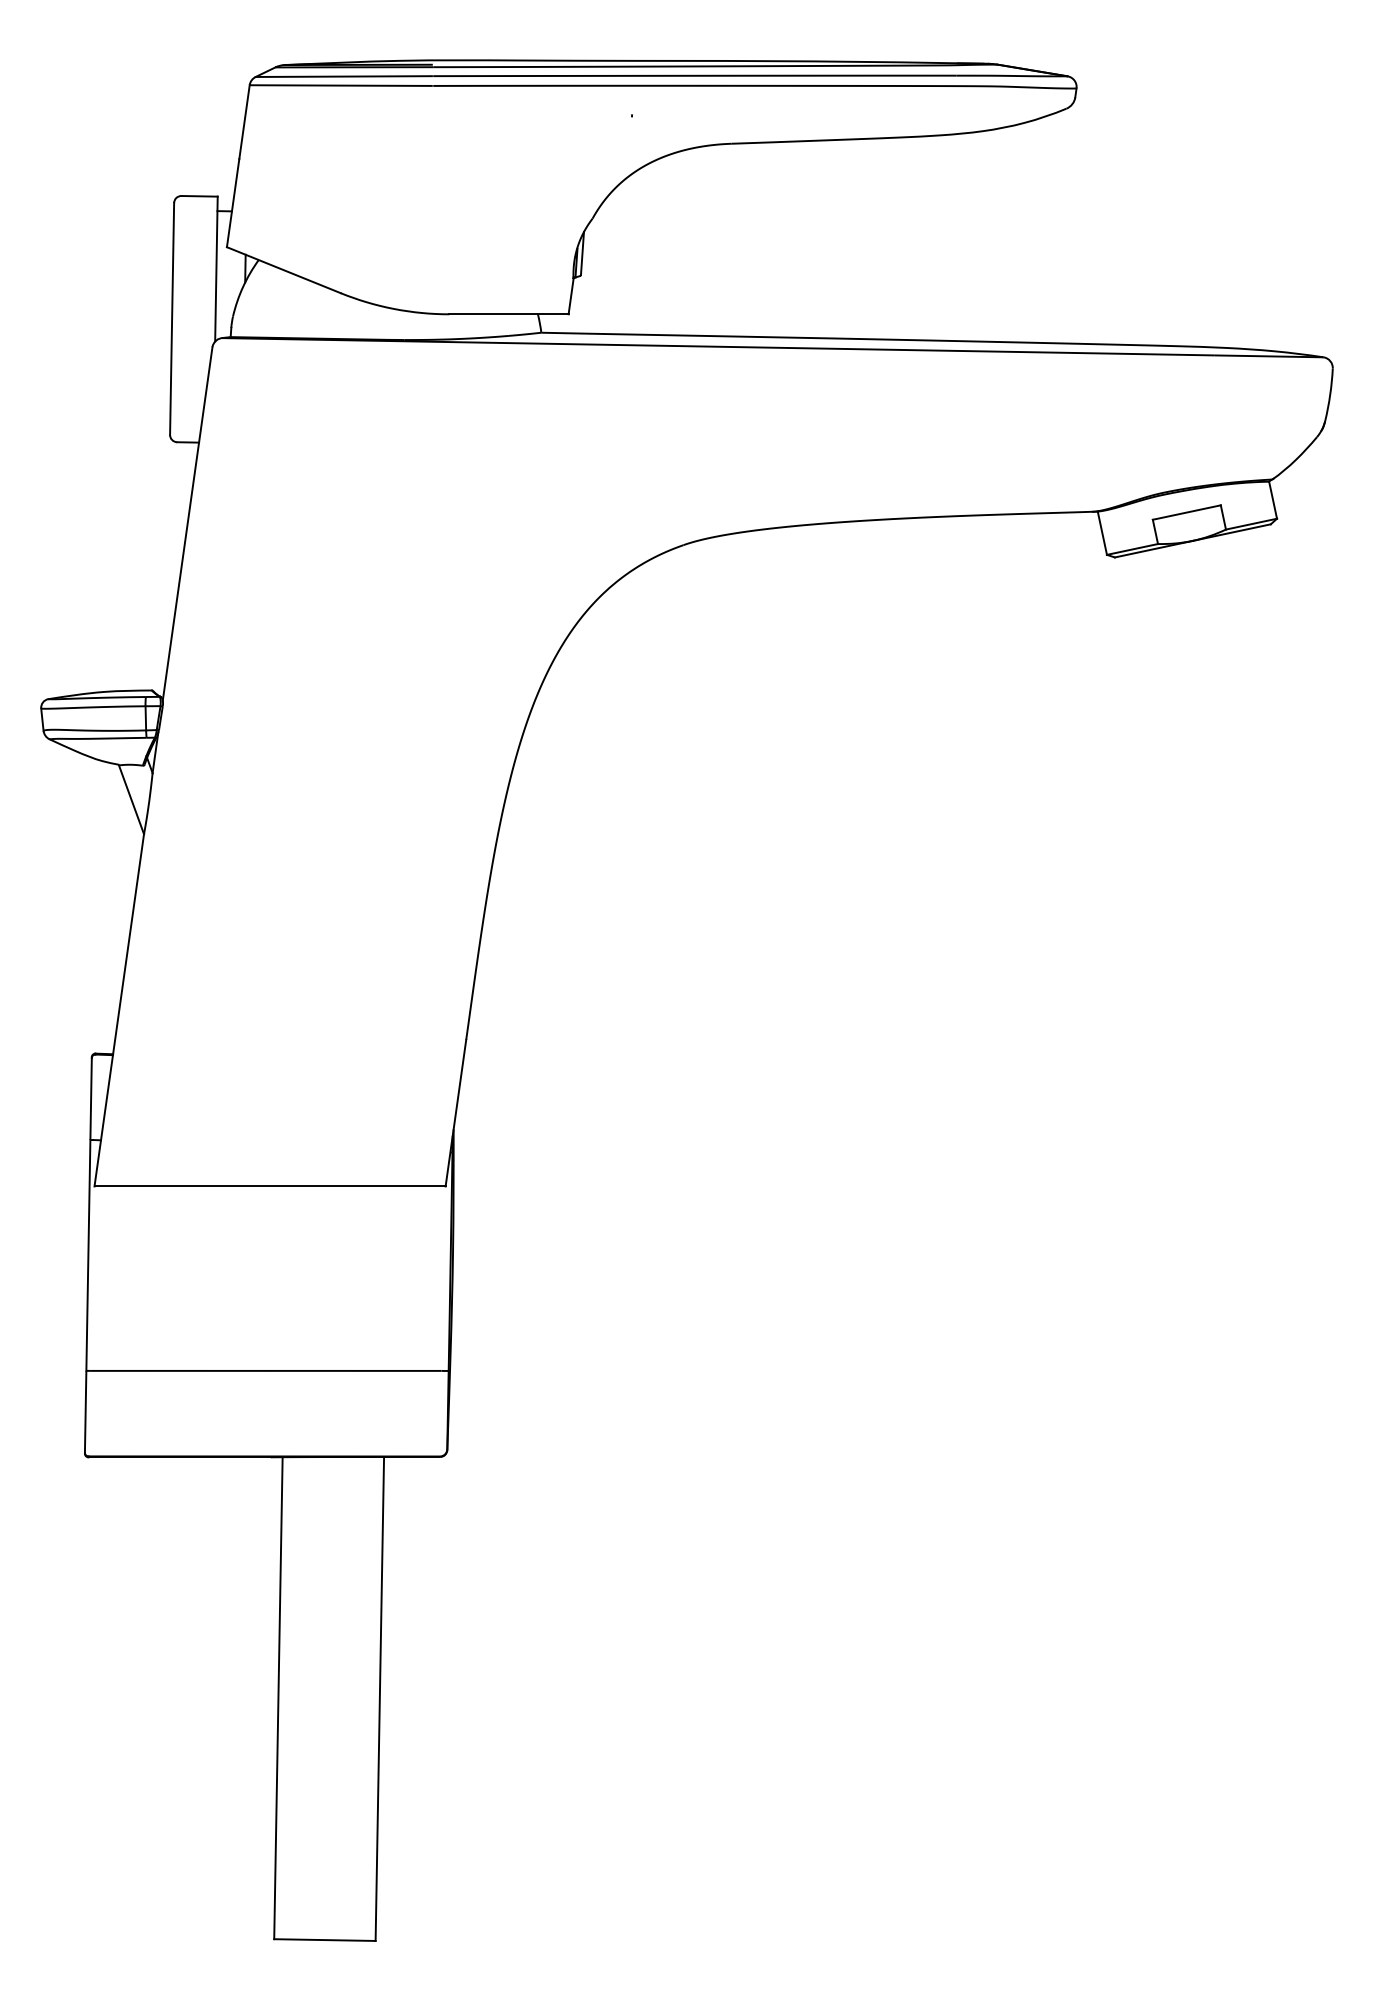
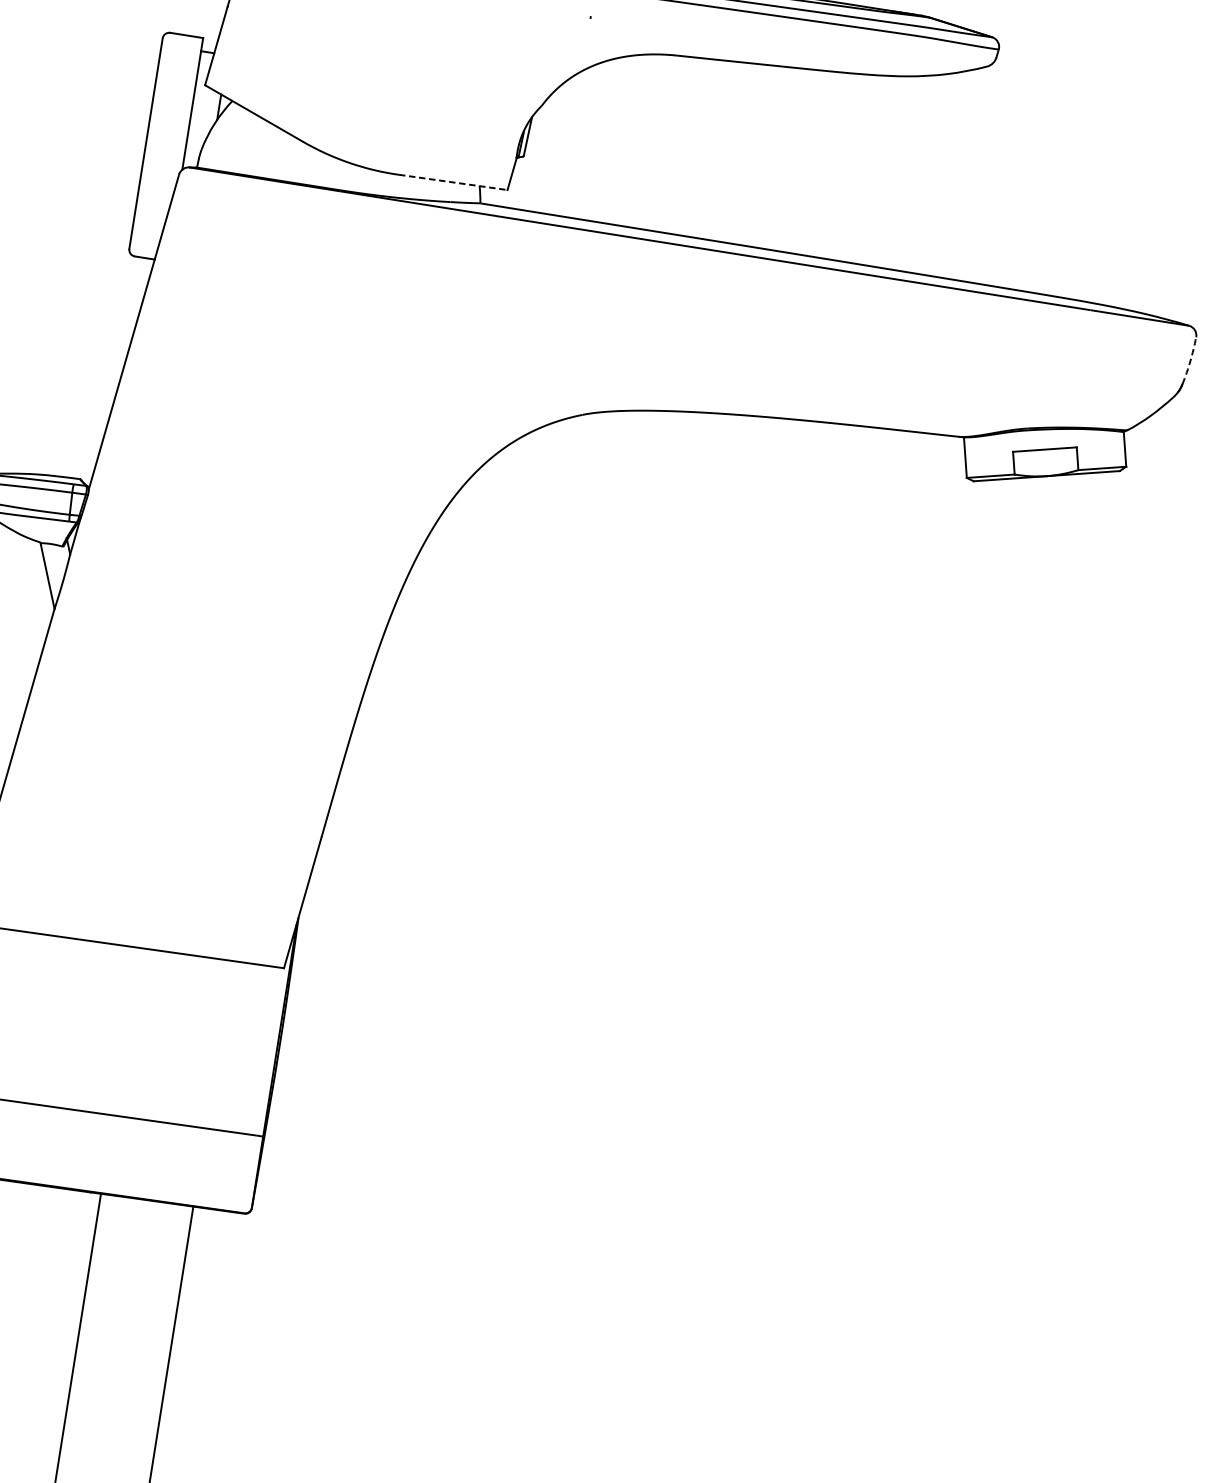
line: (509, 314) -> (453, 182), solid -> dashed
arc: (1330, 395) -> (1190, 361), solid -> dashed

